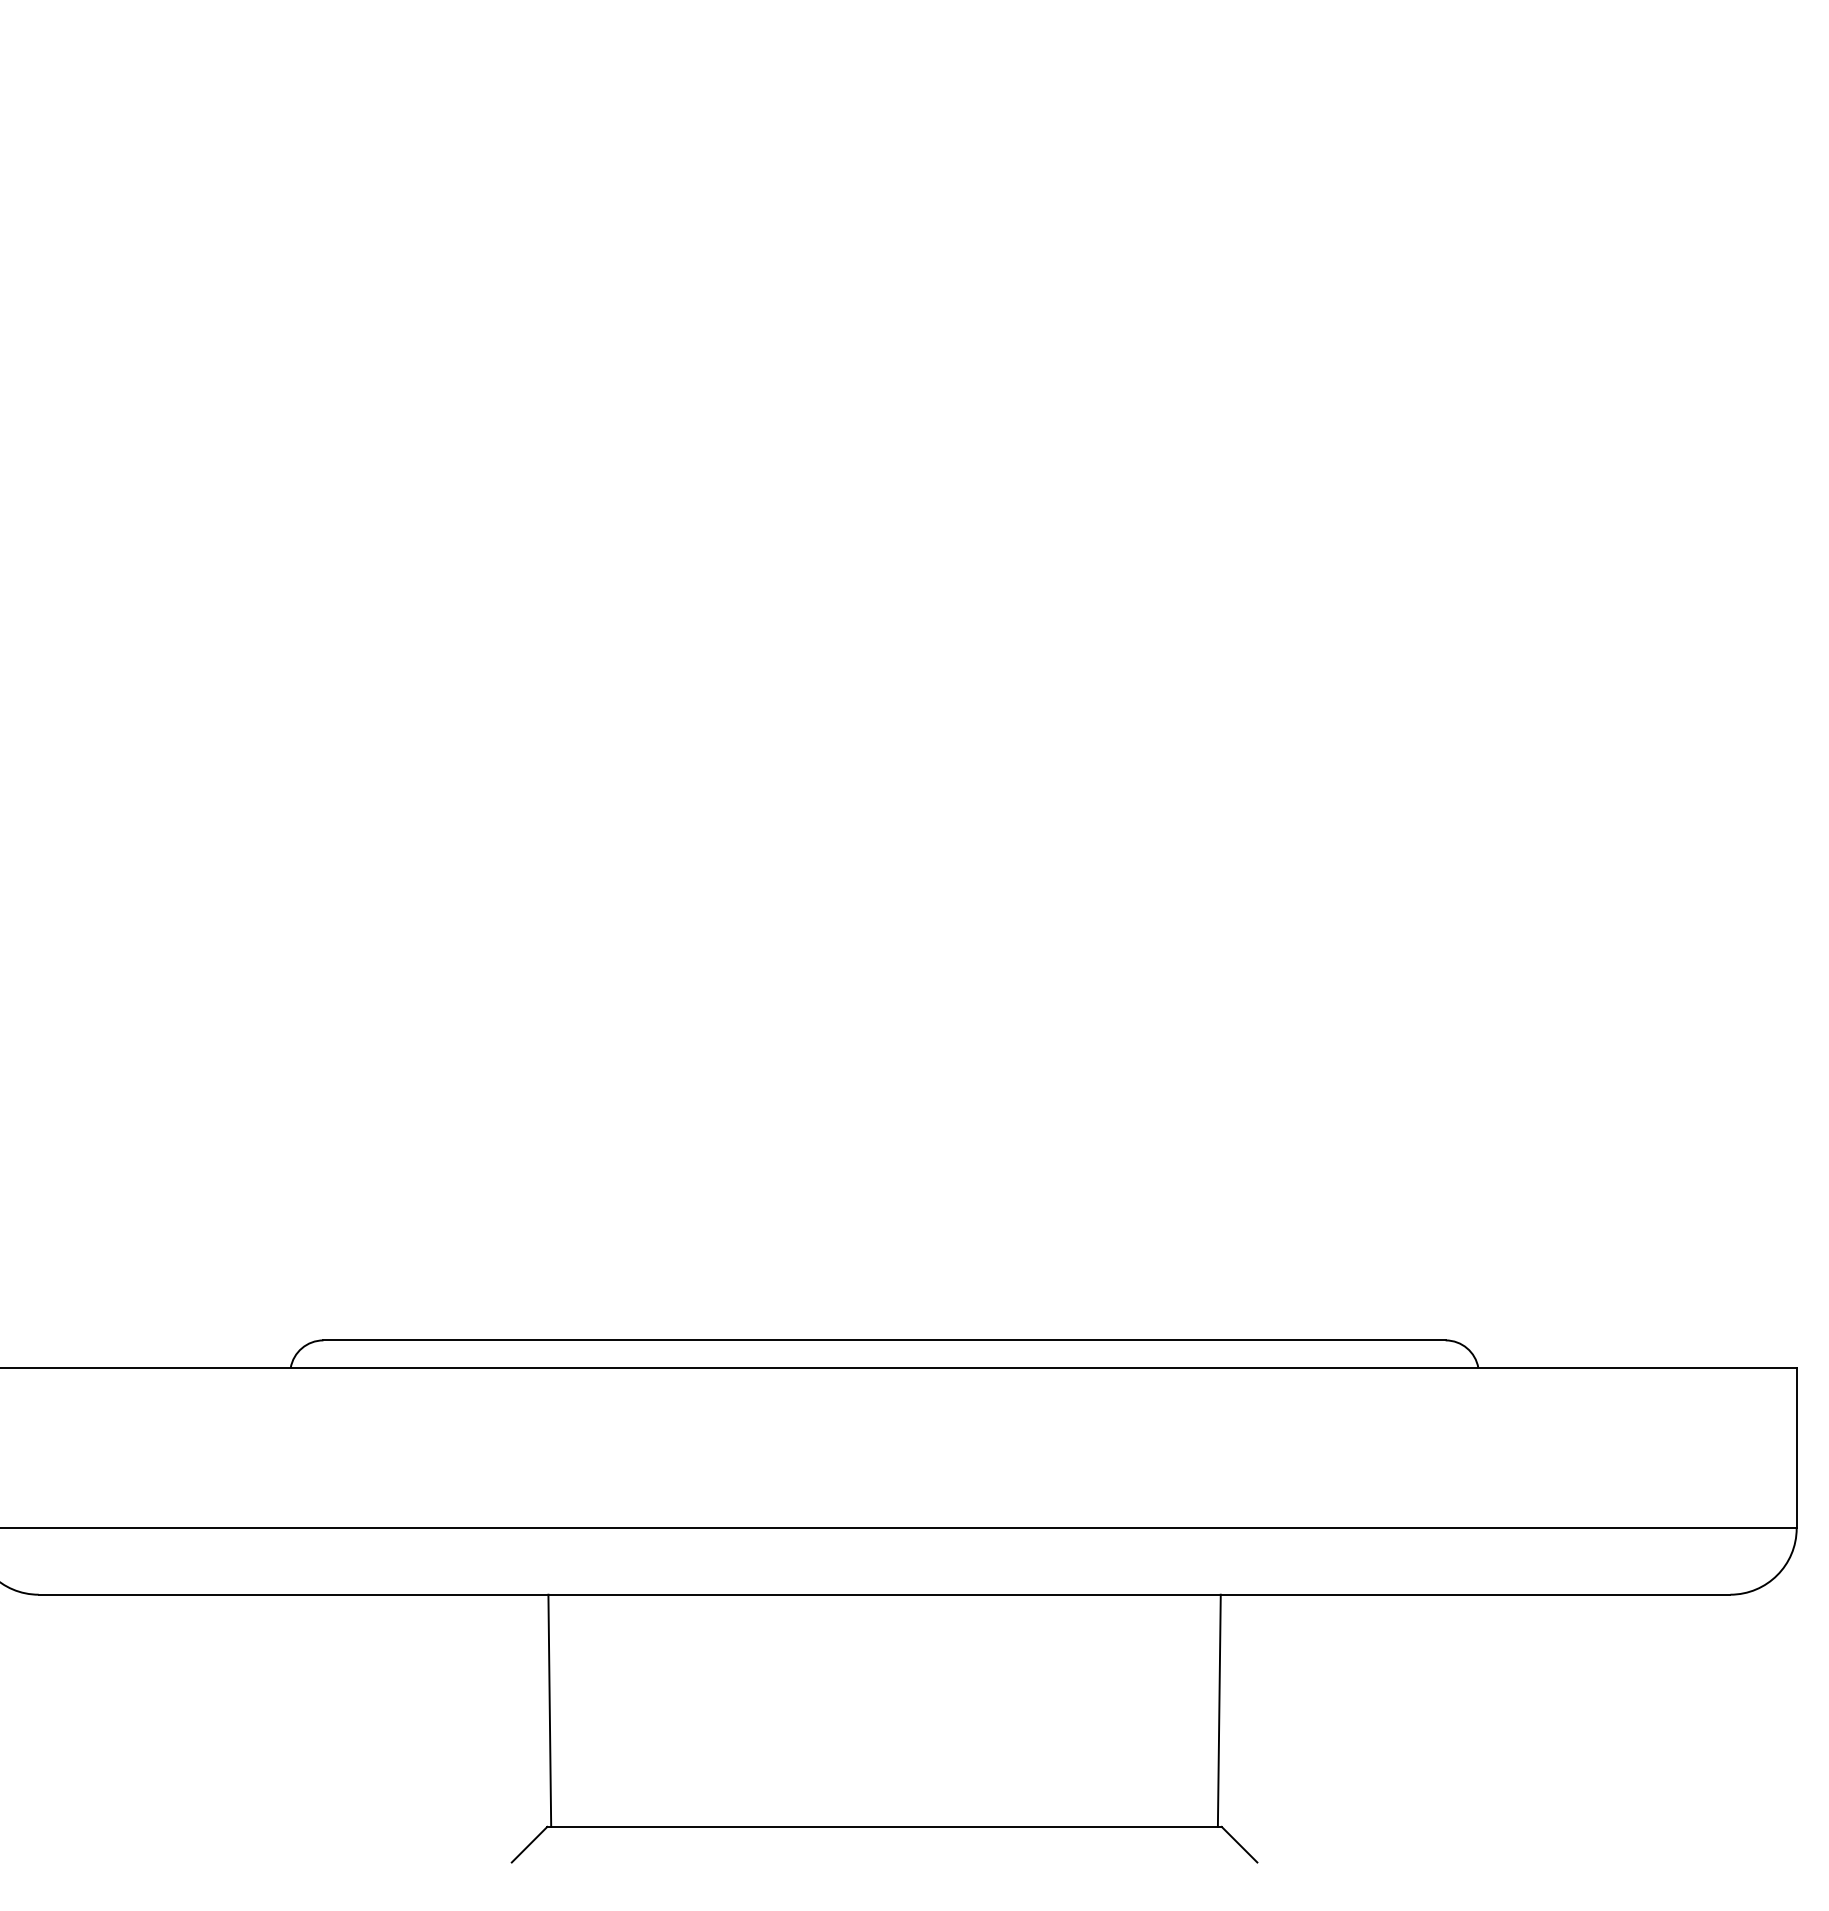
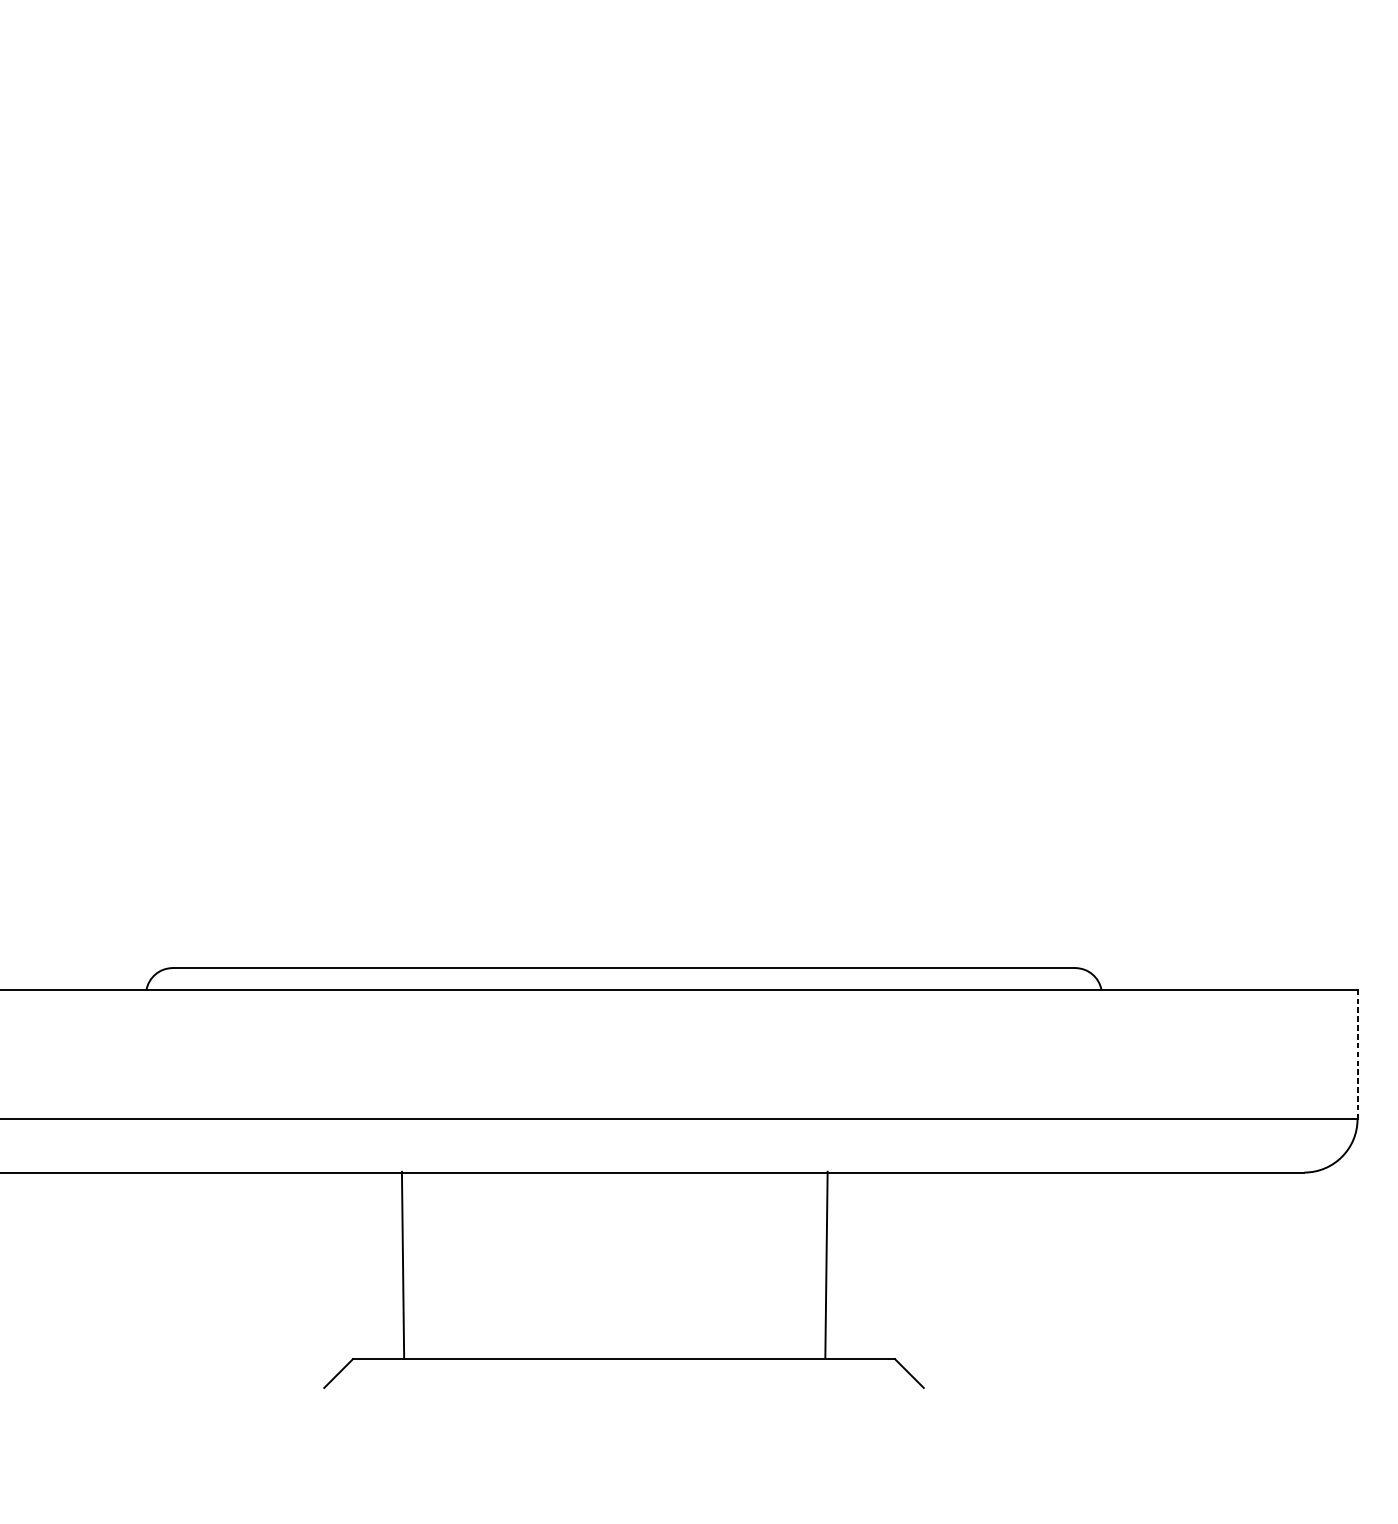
line: (1796, 1447) -> (1357, 1054), solid -> dashed
line: (549, 1710) -> (402, 1264), moved
line: (1218, 1710) -> (825, 1264), moved

